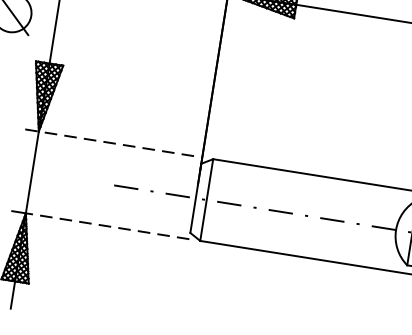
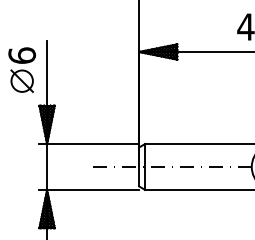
line: (114, 142) -> (89, 143), dashed -> solid
line: (108, 225) -> (93, 189), dashed -> solid

